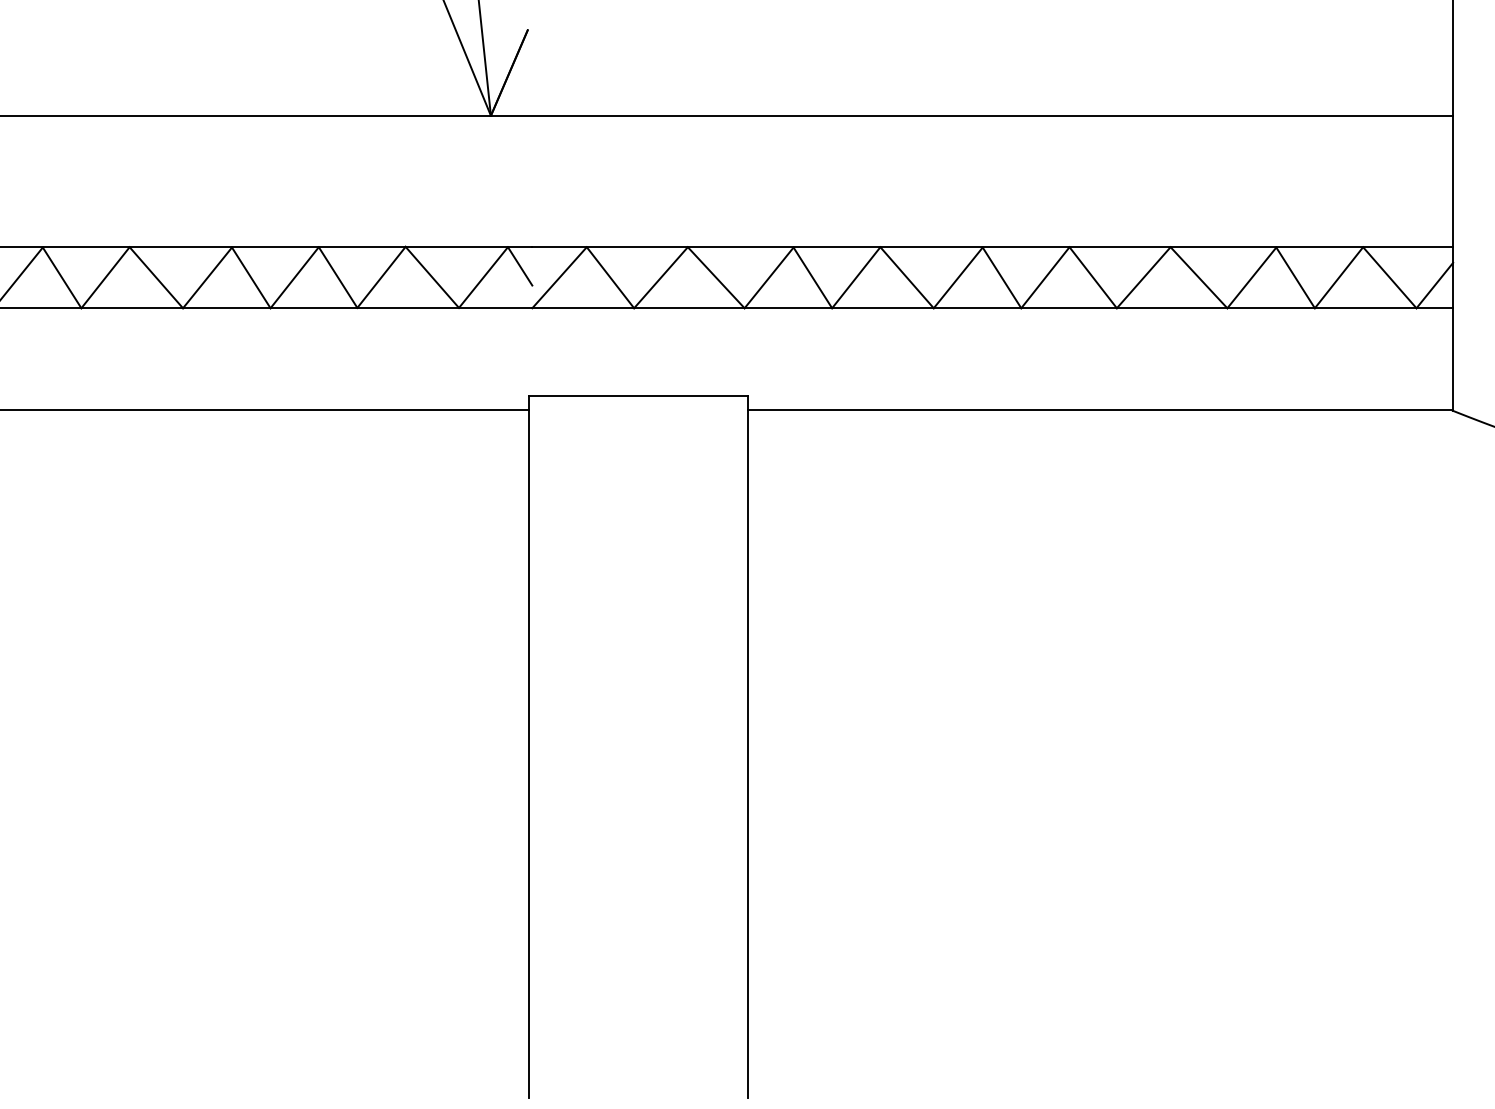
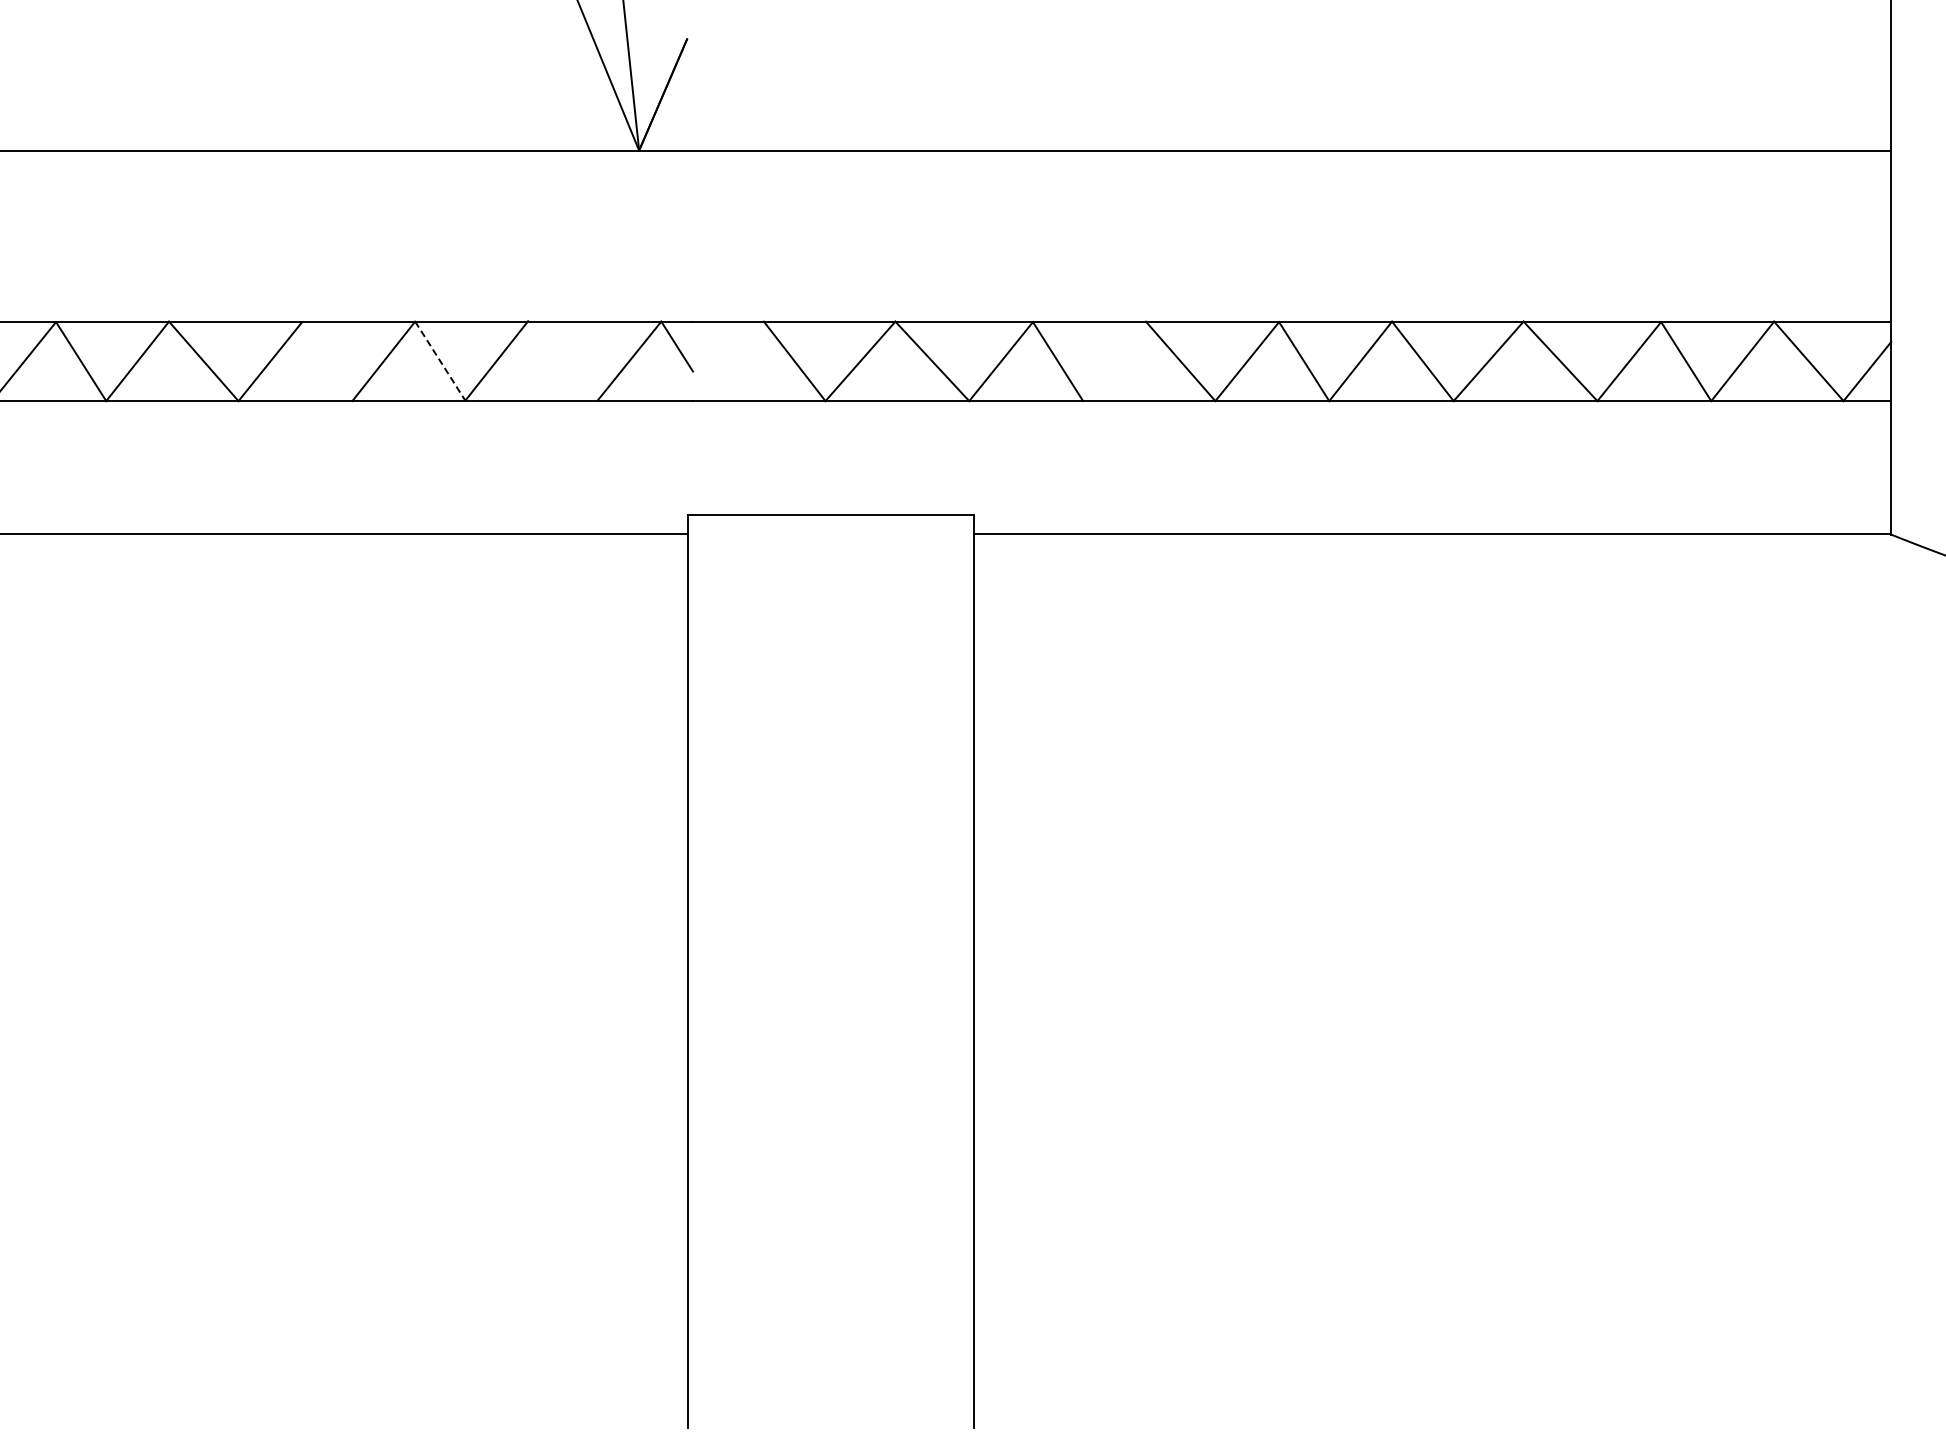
line: (251, 277) -> (327, 361), removed
line: (338, 277) -> (440, 361), solid -> dashed
line: (432, 277) -> (562, 360), removed
line: (559, 277) -> (728, 361), removed
line: (856, 277) -> (1114, 361), removed

